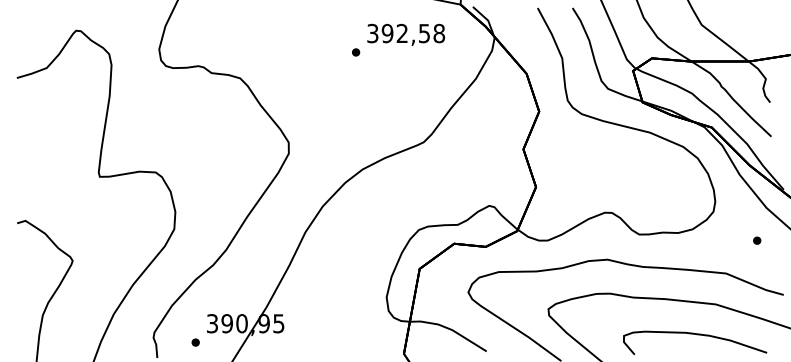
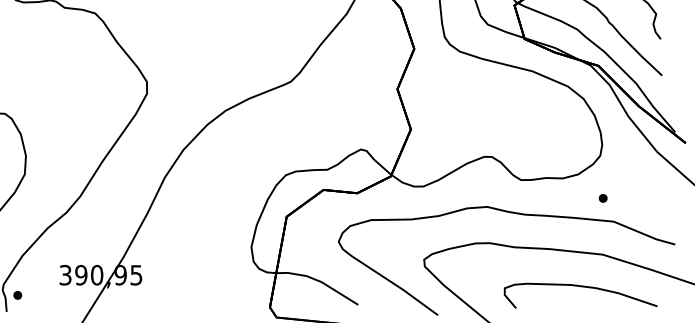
part: (757, 240) -> (603, 198), moved
part: (195, 342) -> (17, 295), moved

